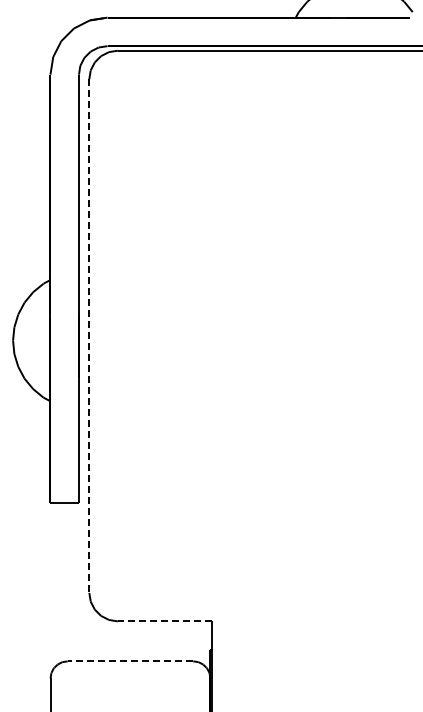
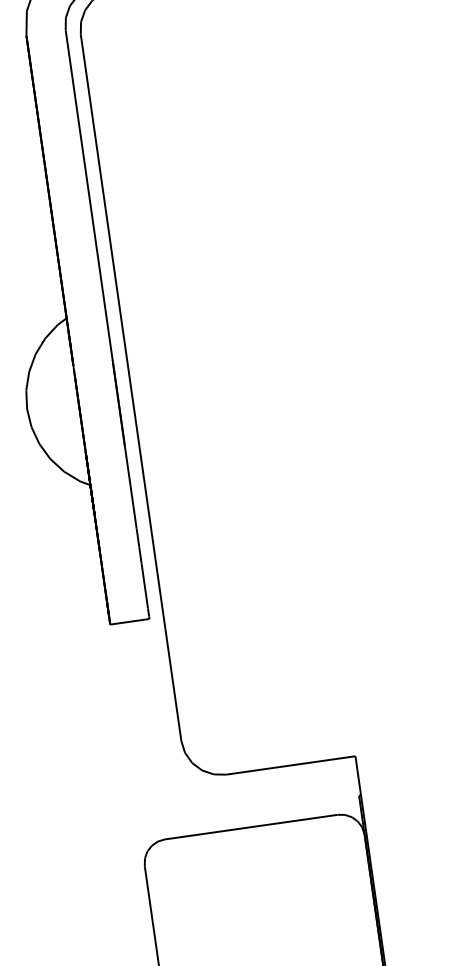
line: (89, 336) -> (131, 388), dashed -> solid
line: (164, 621) -> (290, 765), dashed -> solid
line: (130, 661) -> (251, 827), dashed -> solid

